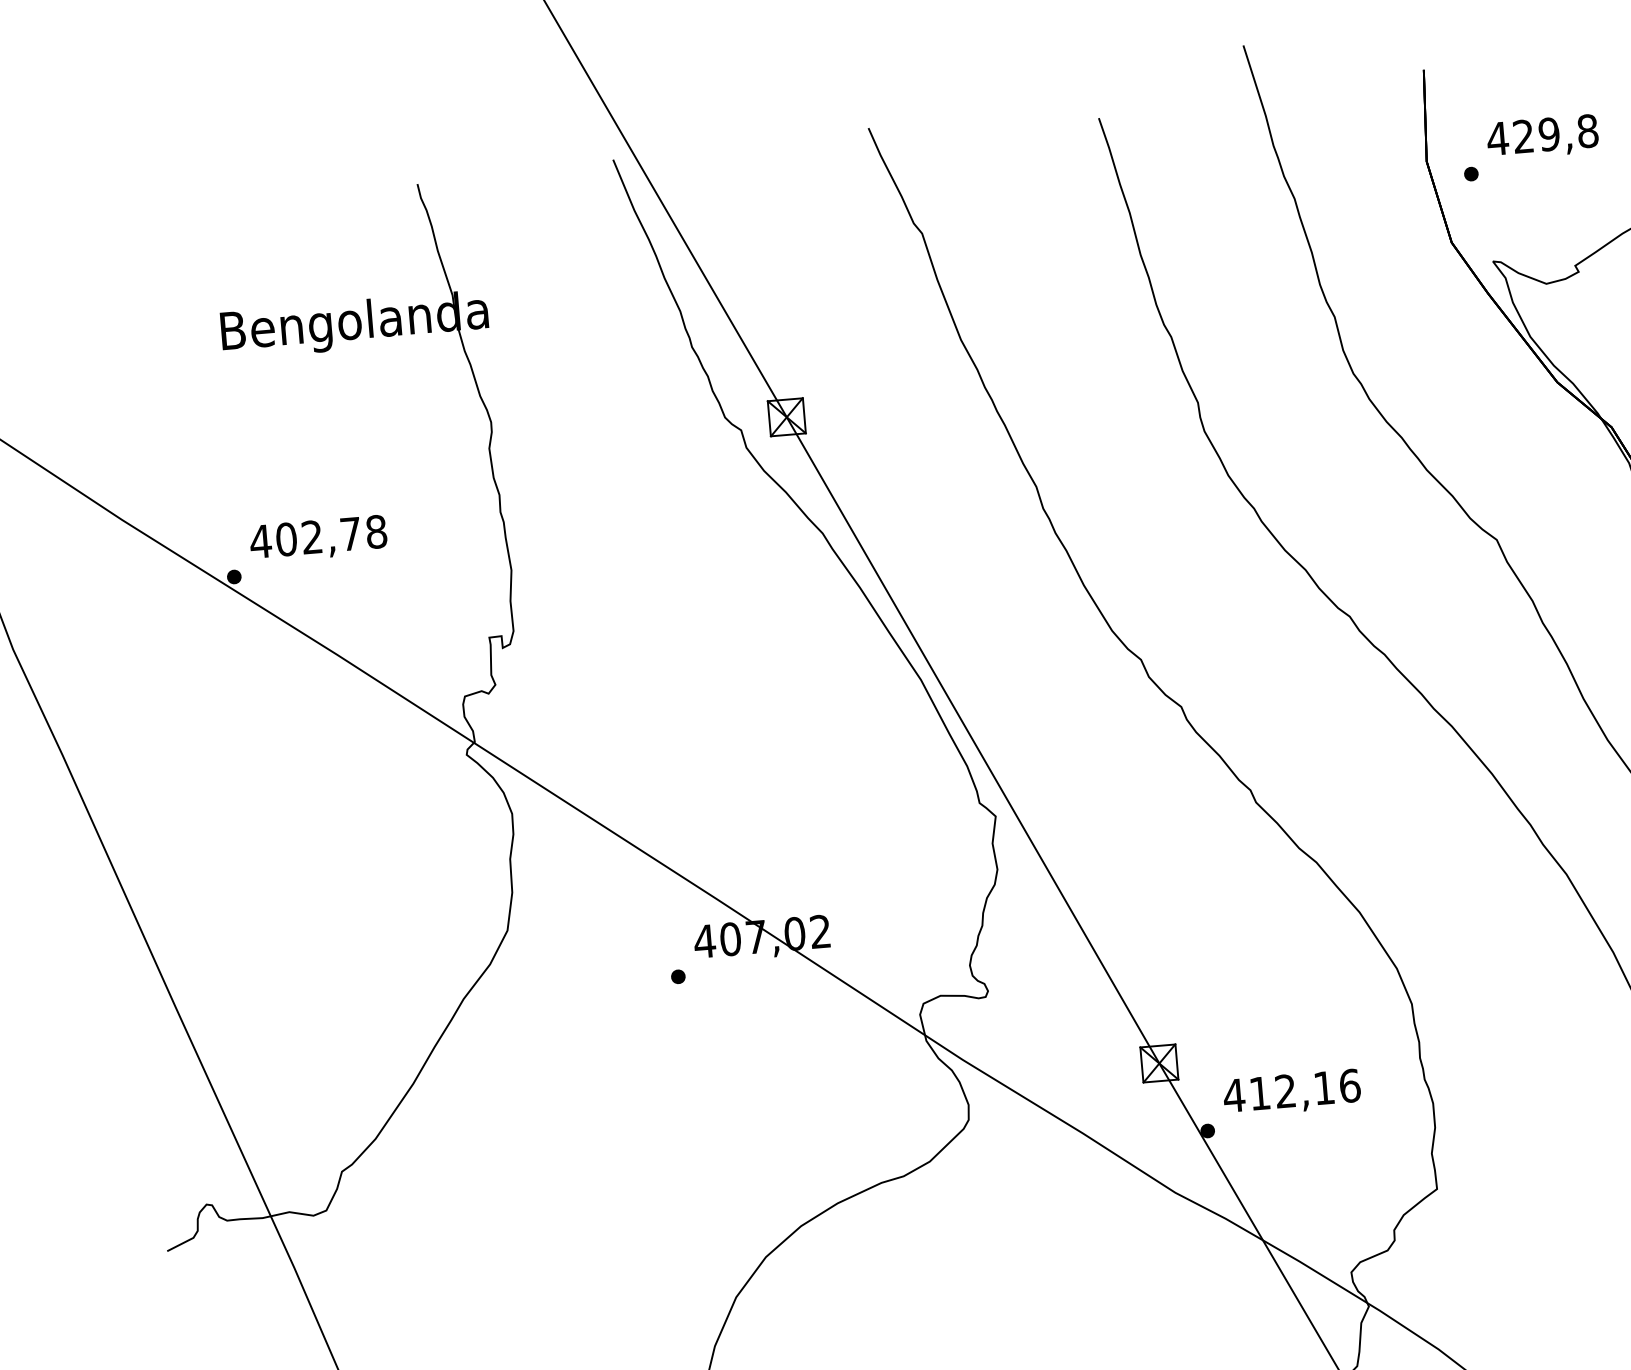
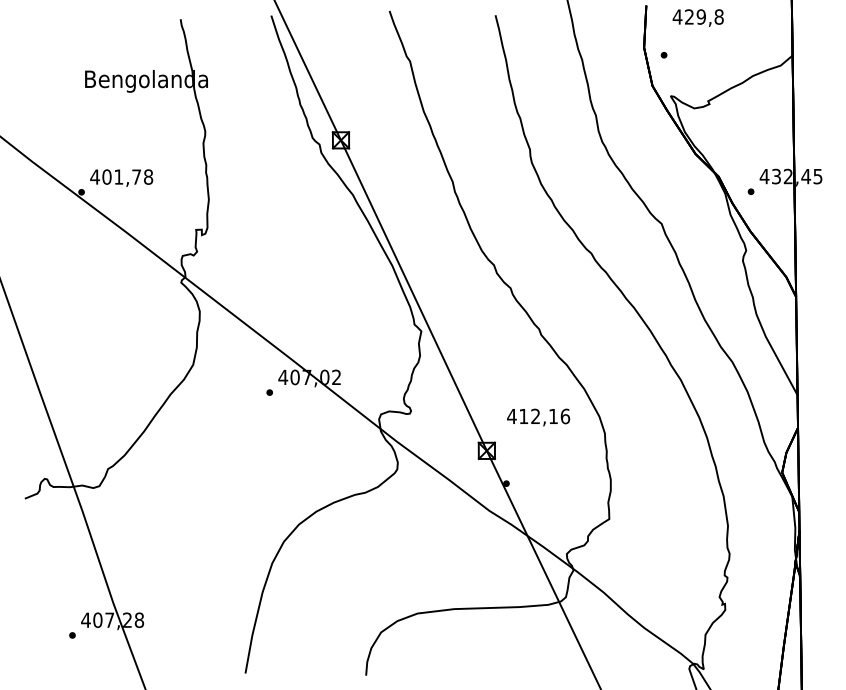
text: (1541, 136) -> (697, 17), moved
text: (311, 536) -> (118, 176), 402,78 -> 401,78
text: (1291, 1092) -> (538, 417), moved

